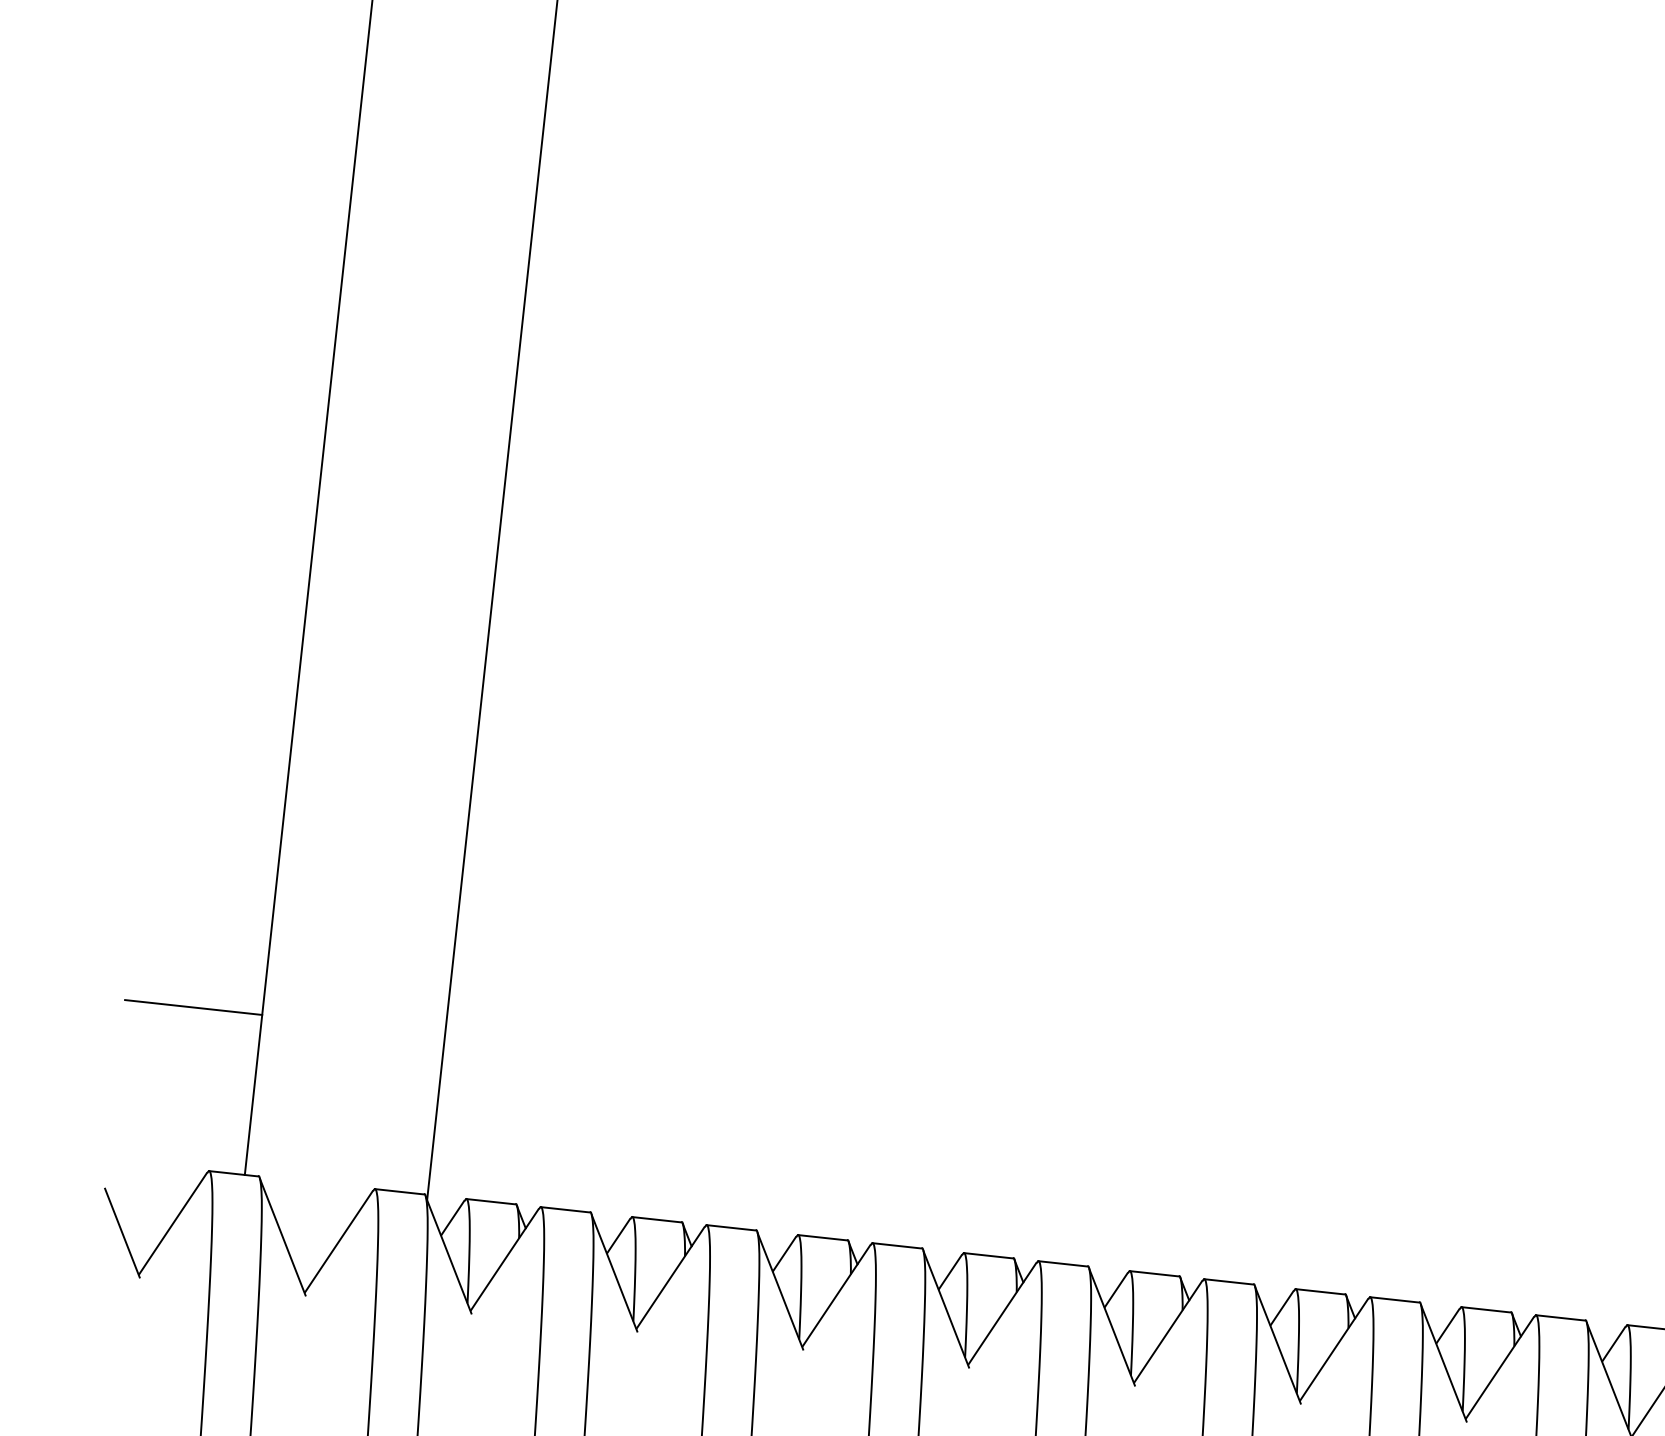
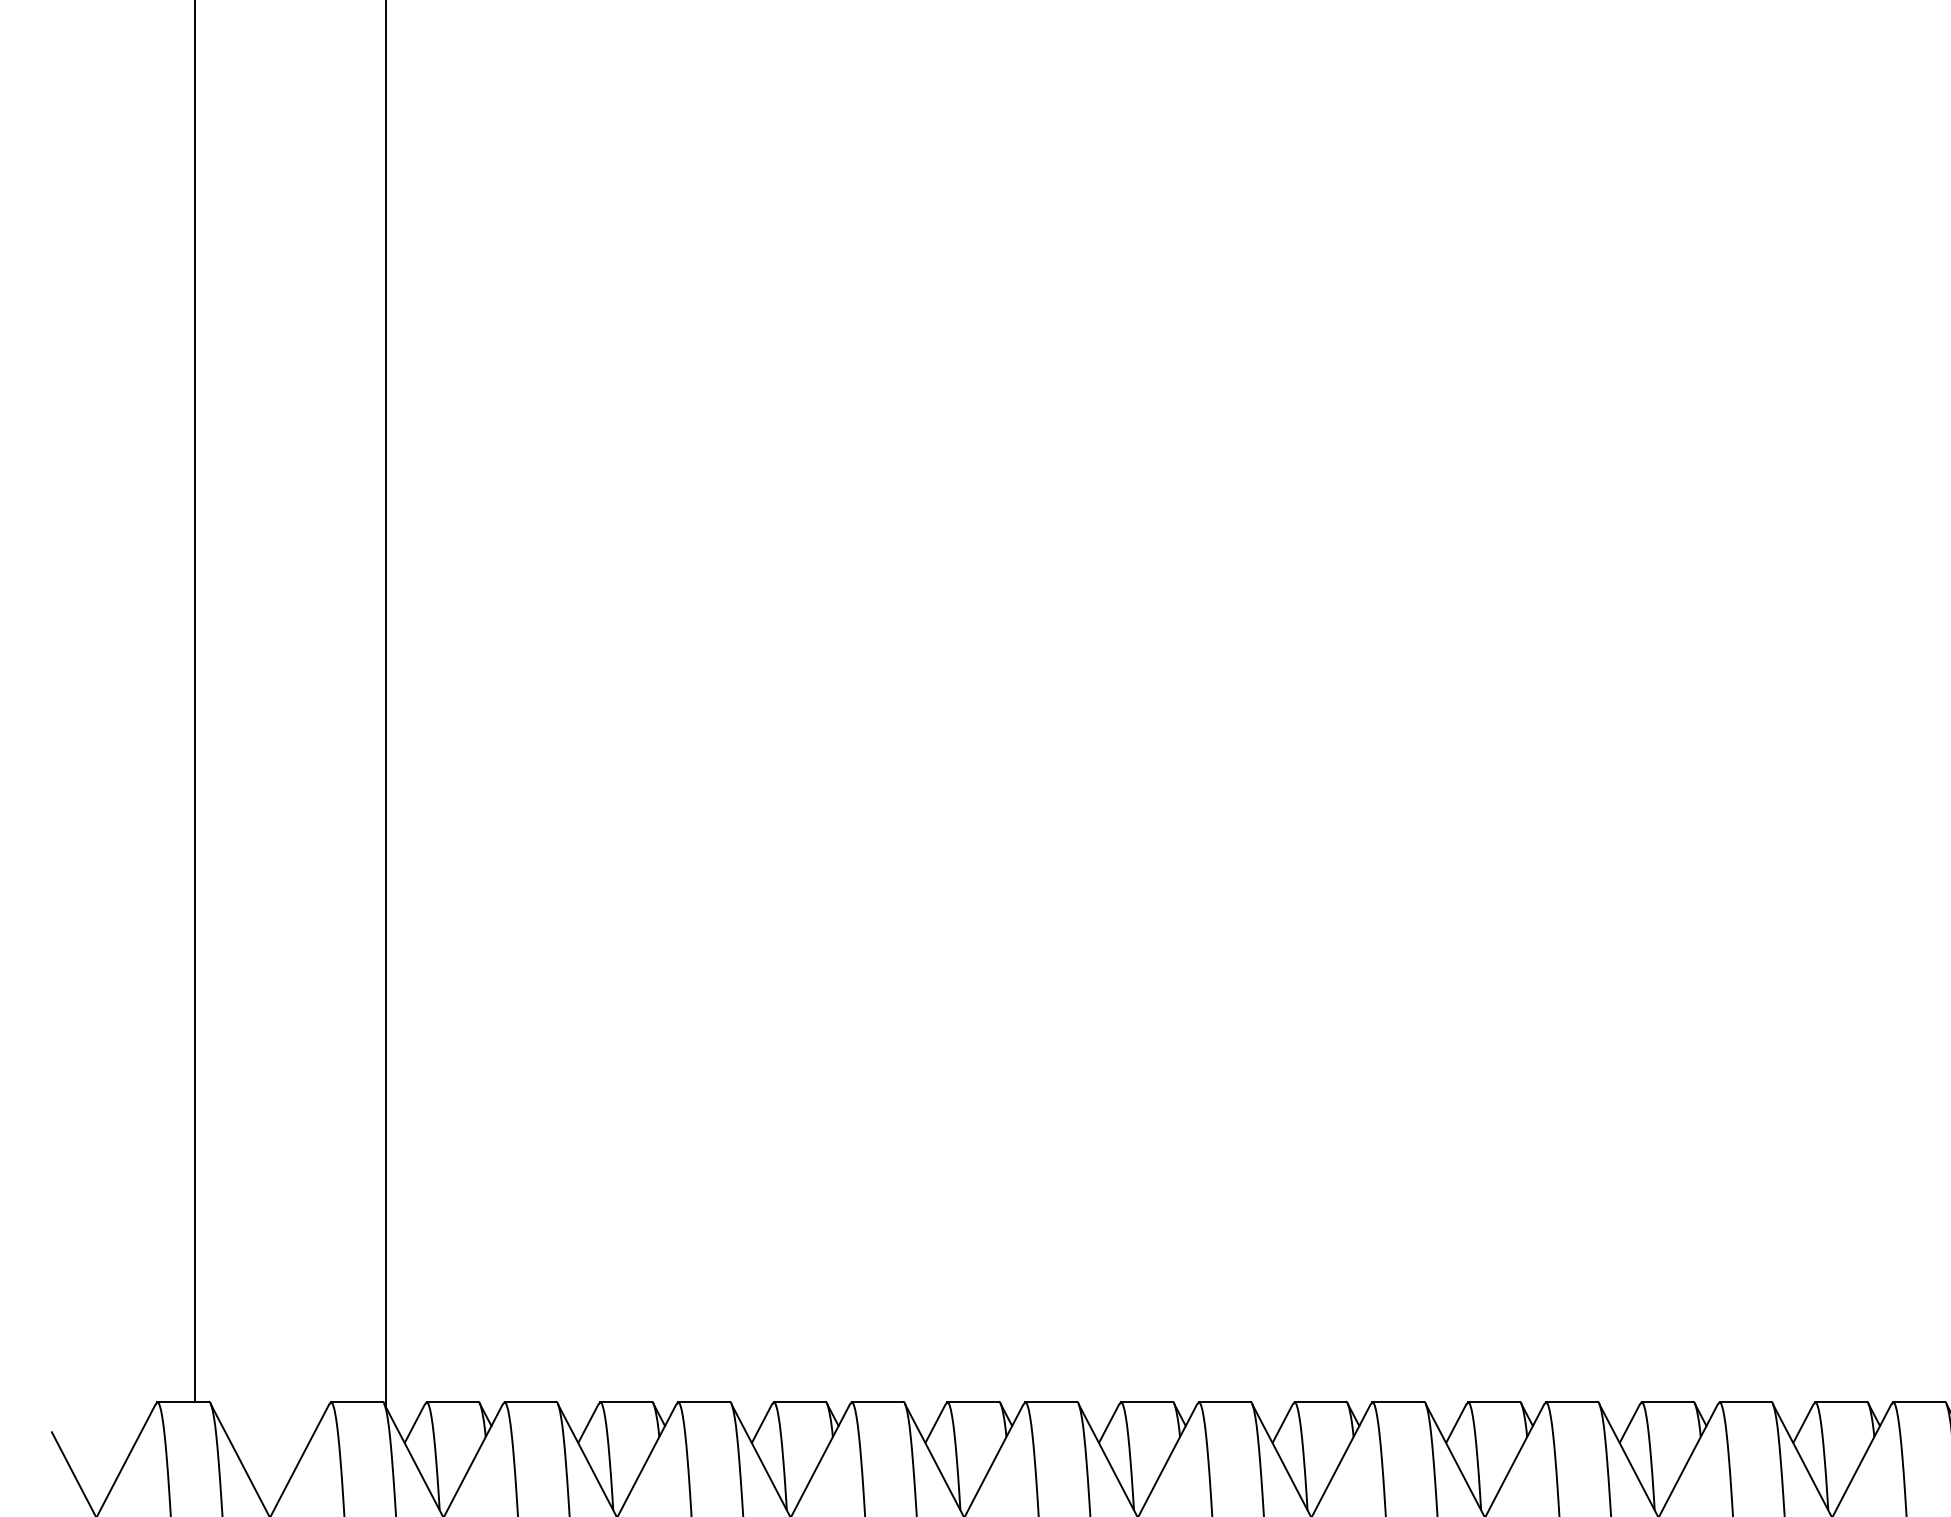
line: (193, 1007) -> (122, 1234), removed

